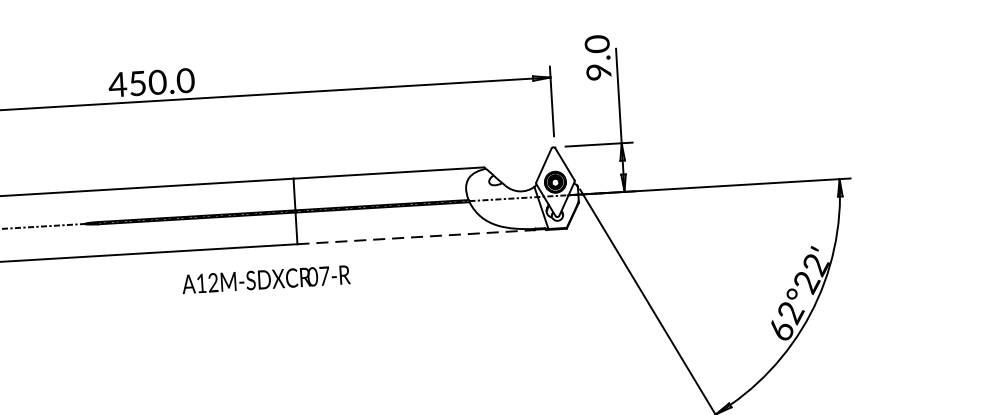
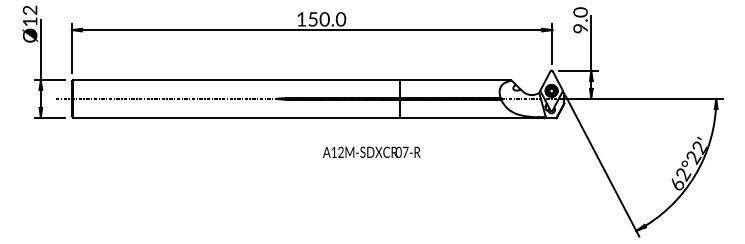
text: (117, 84) -> (301, 19), 450.0 -> 150.0
line: (416, 236) -> (469, 117), dashed -> solid
text: (265, 278) -> (371, 151), moved

